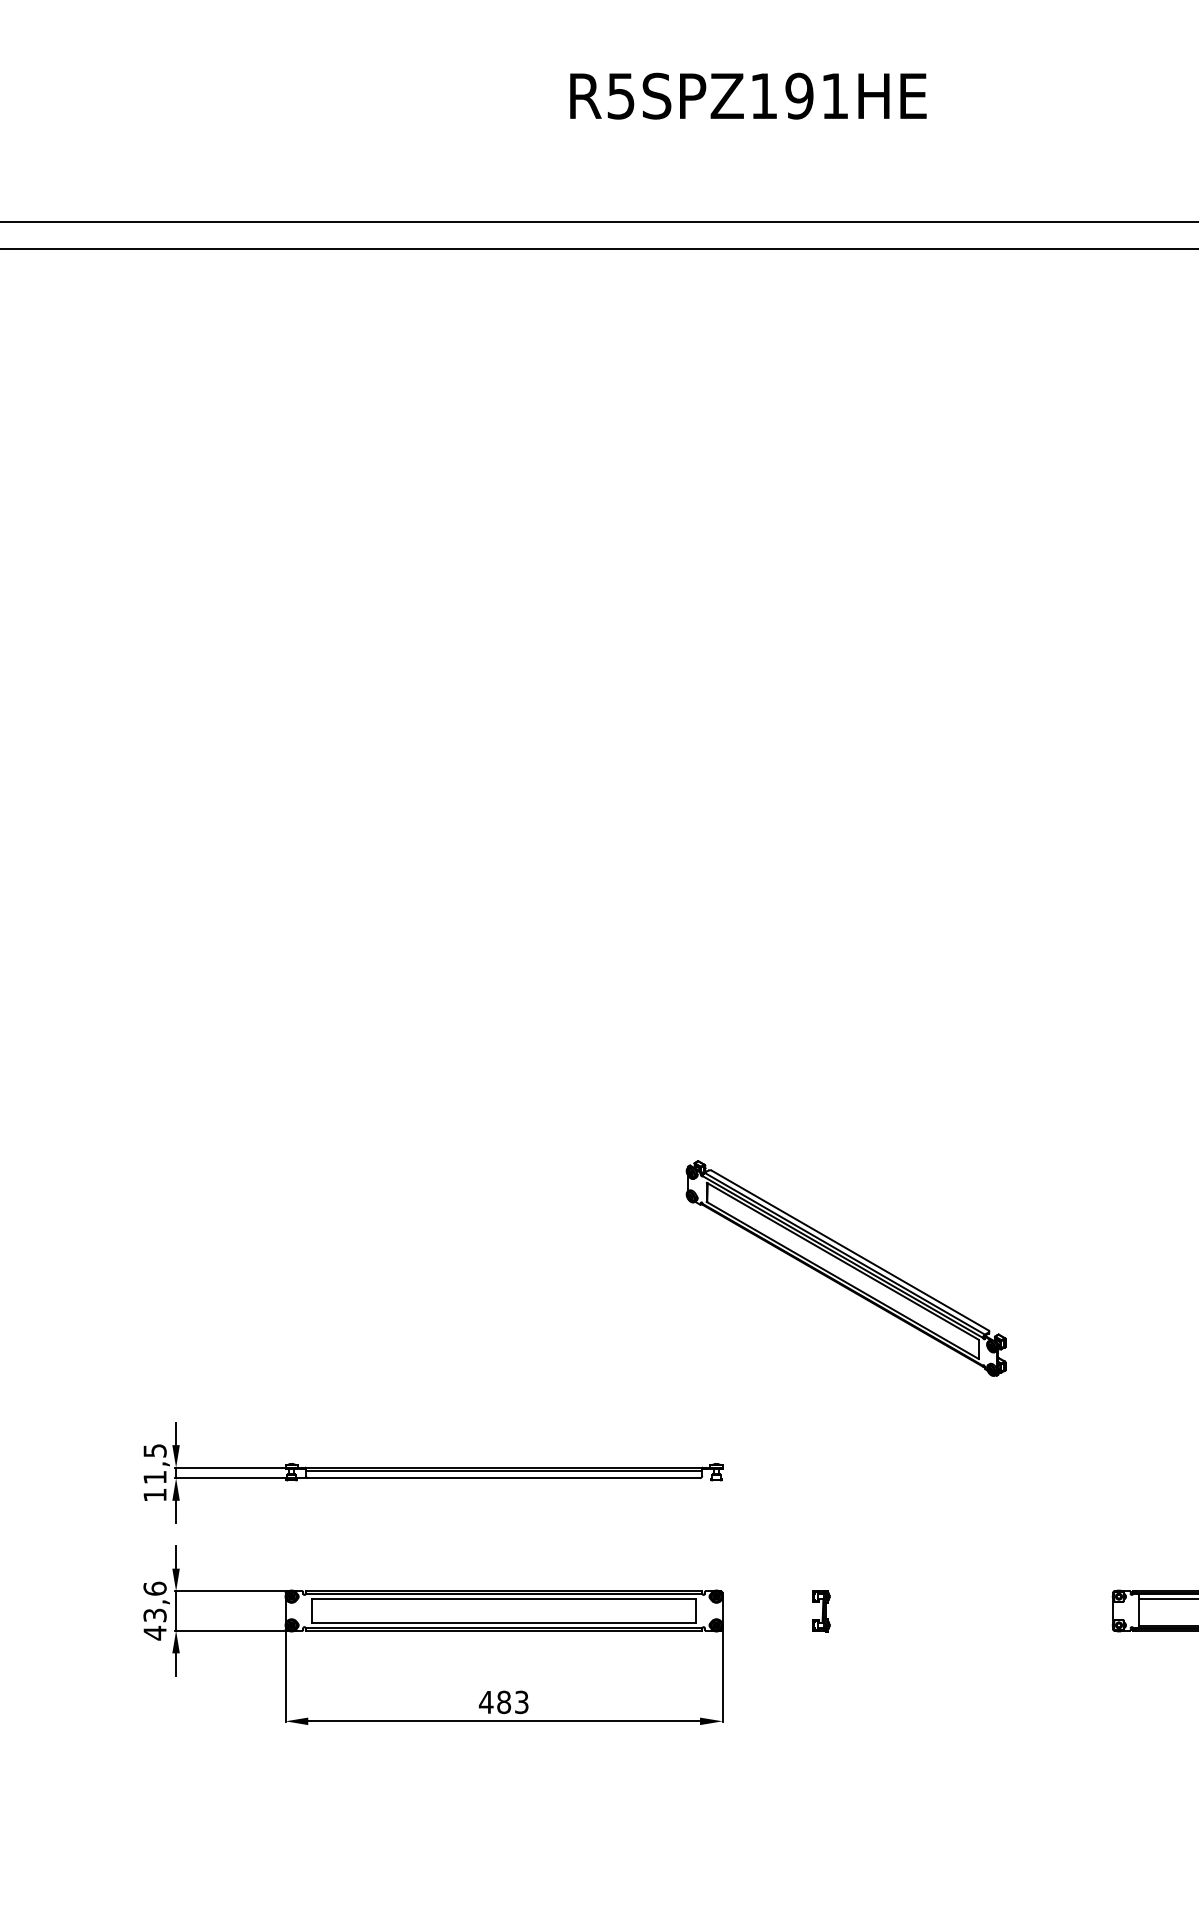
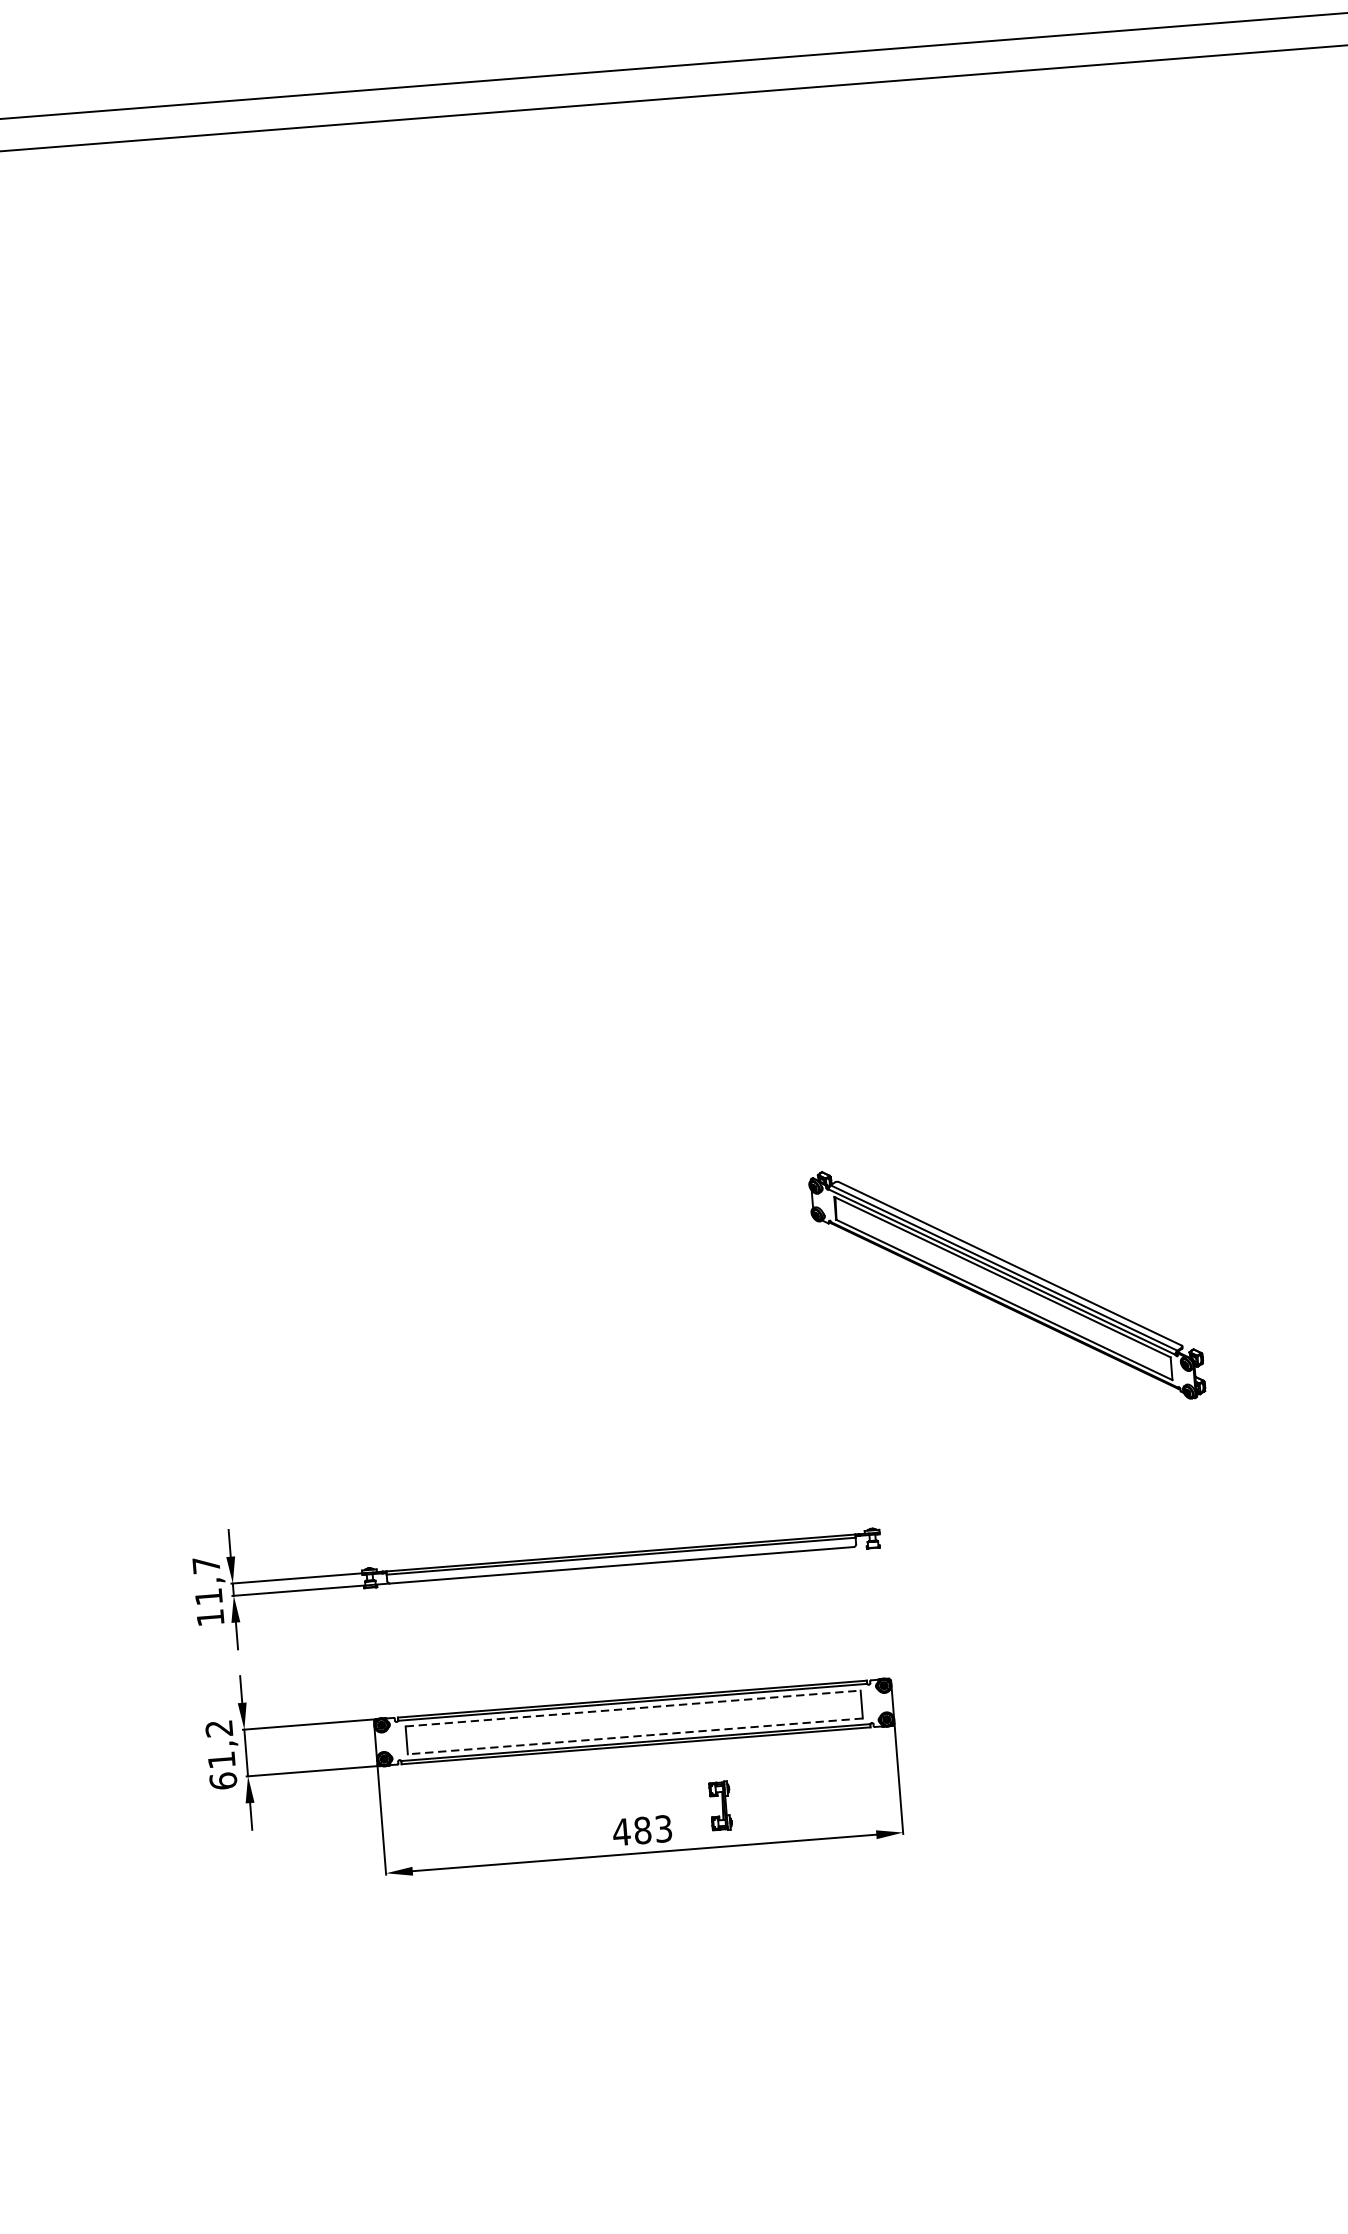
text: (154, 1450) -> (205, 1565), 11,5 -> 11,7
line: (504, 1599) -> (633, 1708), solid -> dashed
text: (154, 1610) -> (220, 1754), 43,6 -> 61,2
part: (821, 1611) -> (721, 1806), moved
line: (503, 1622) -> (634, 1736), solid -> dashed

